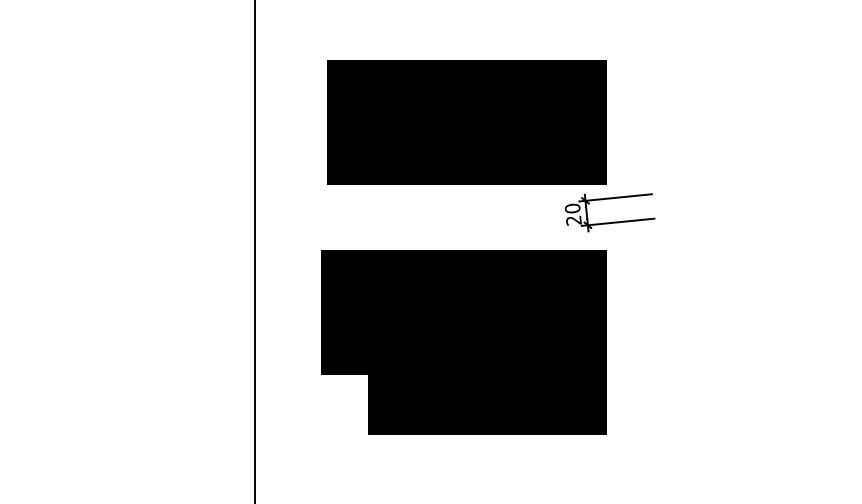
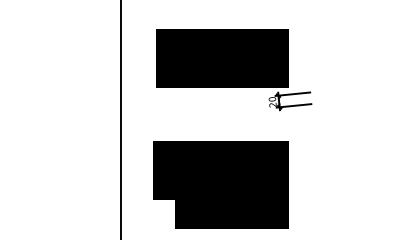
text: (463, 341) -> (220, 184), moved

